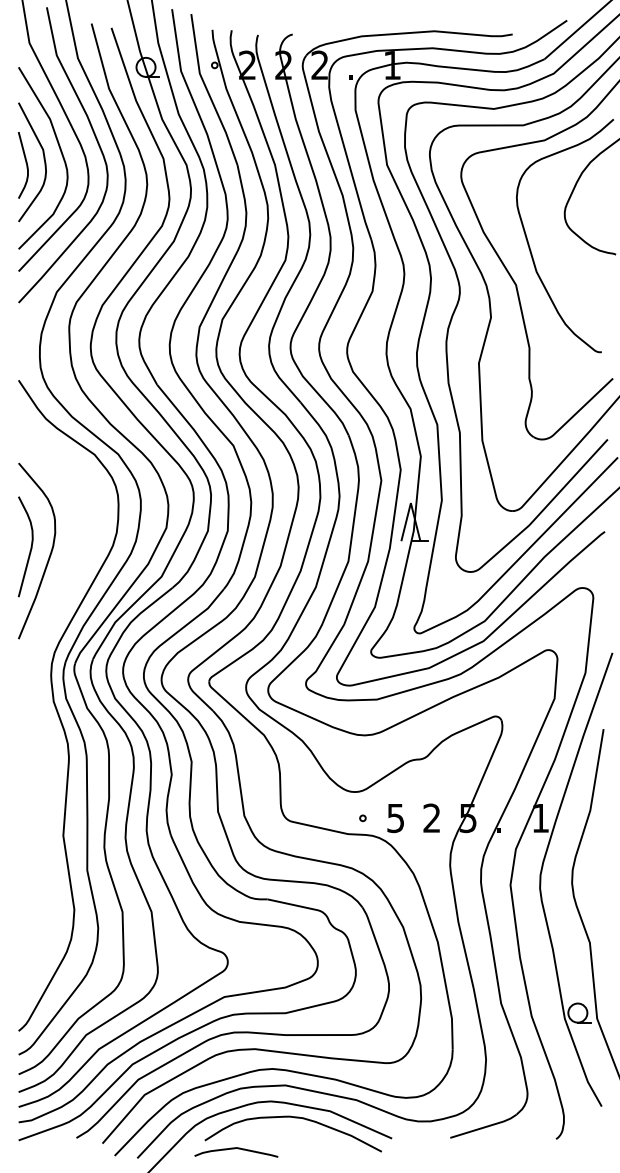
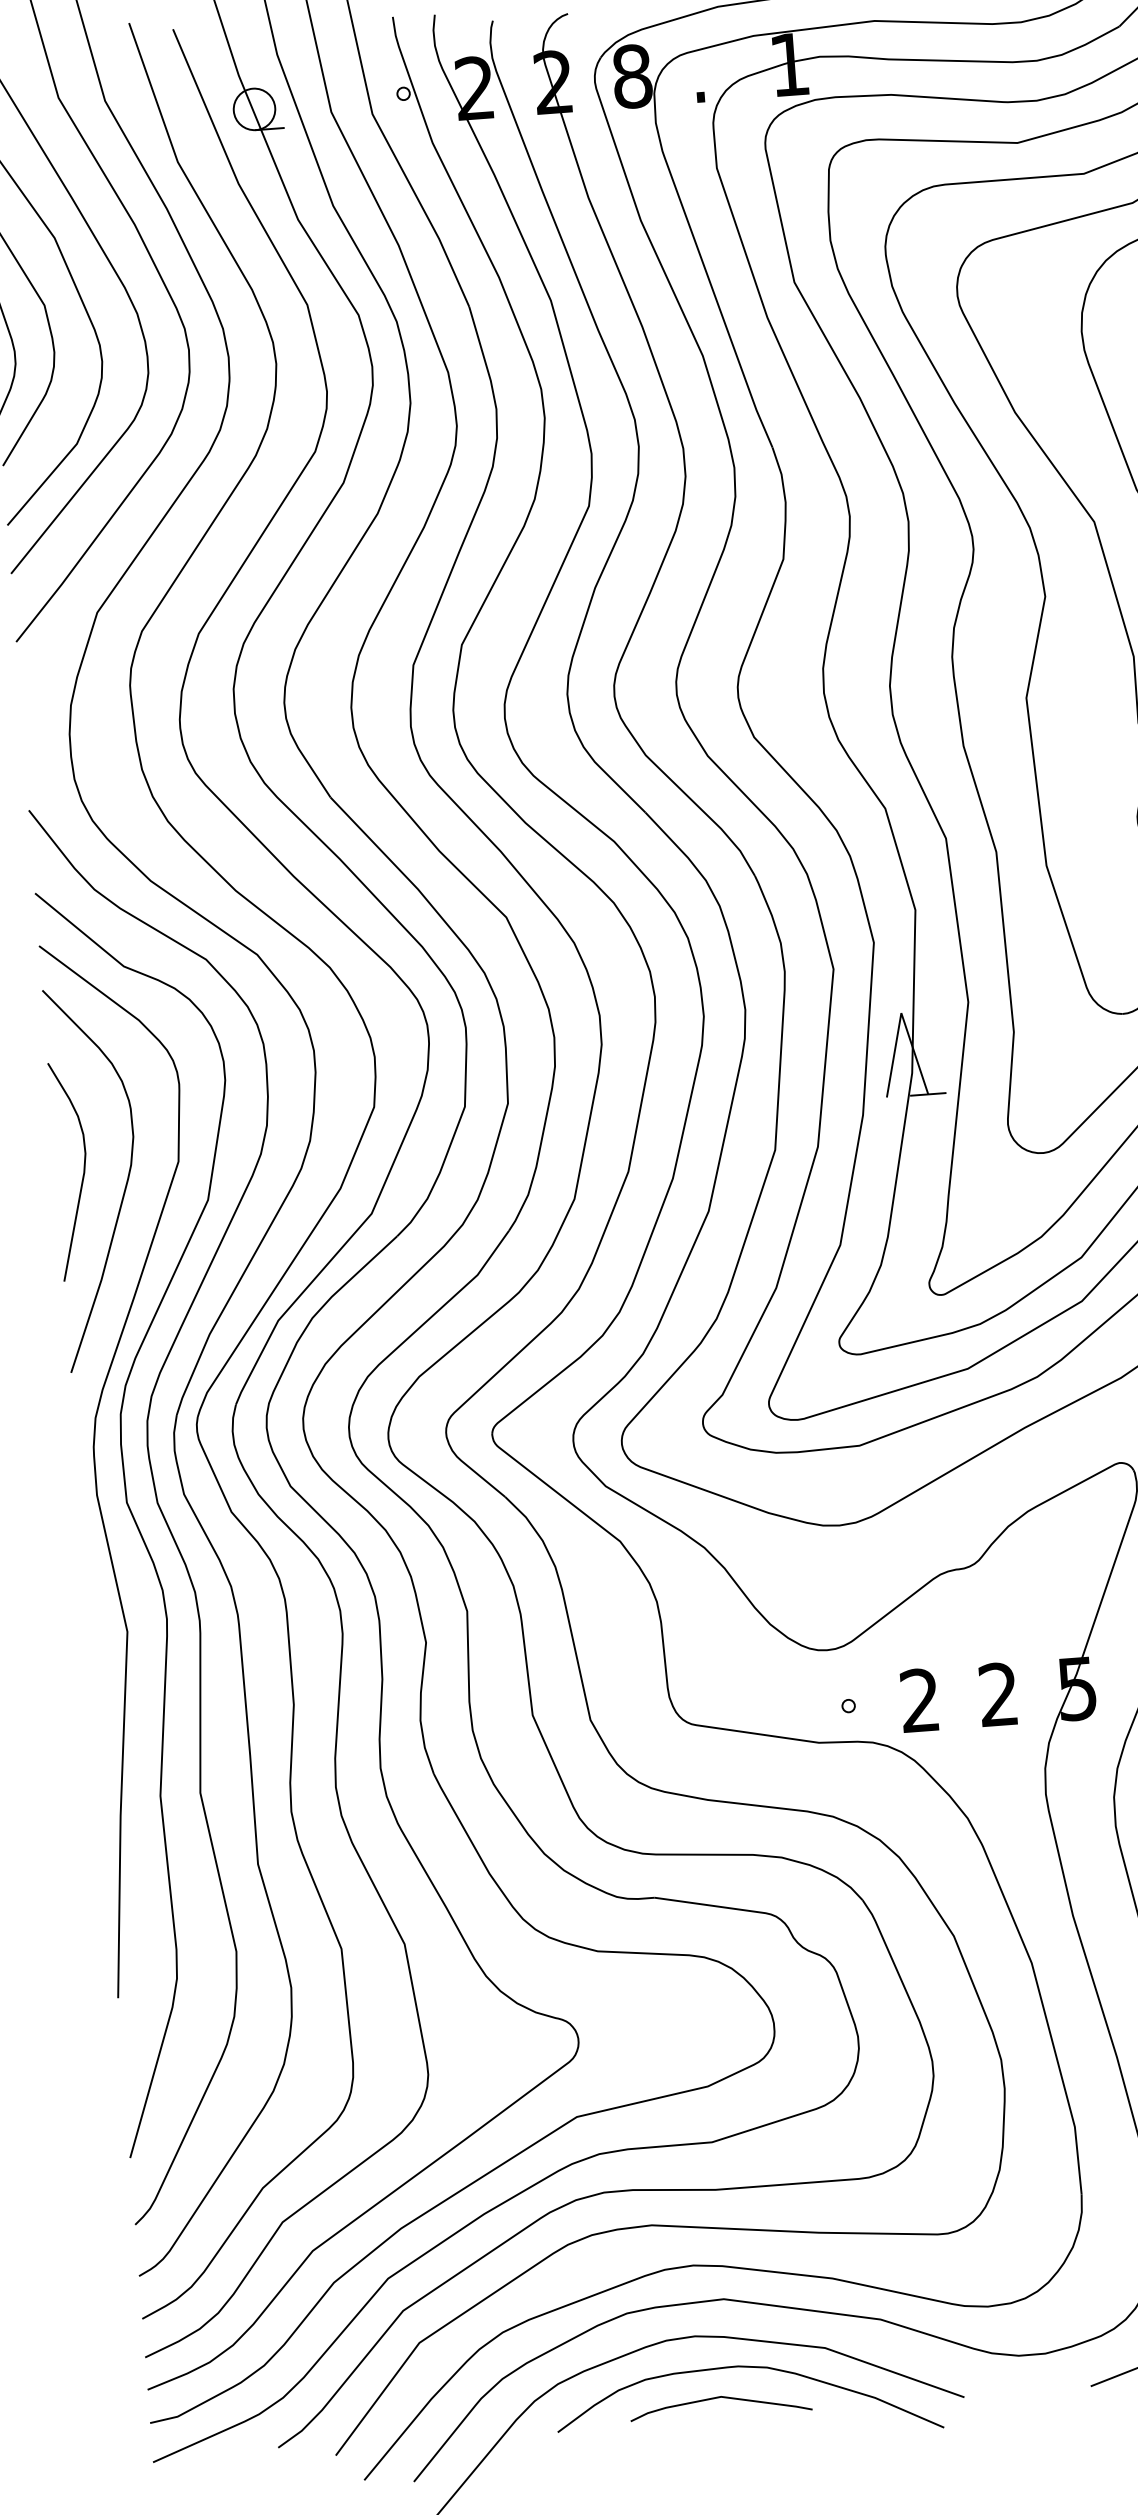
text: (319, 65) -> (631, 76), 2 -> 8
part: (45, 713) -> (141, 1530), added
text: (395, 818) -> (919, 1701), 5 -> 2
curve: (235, 1149) -> (718, 2400), moved

